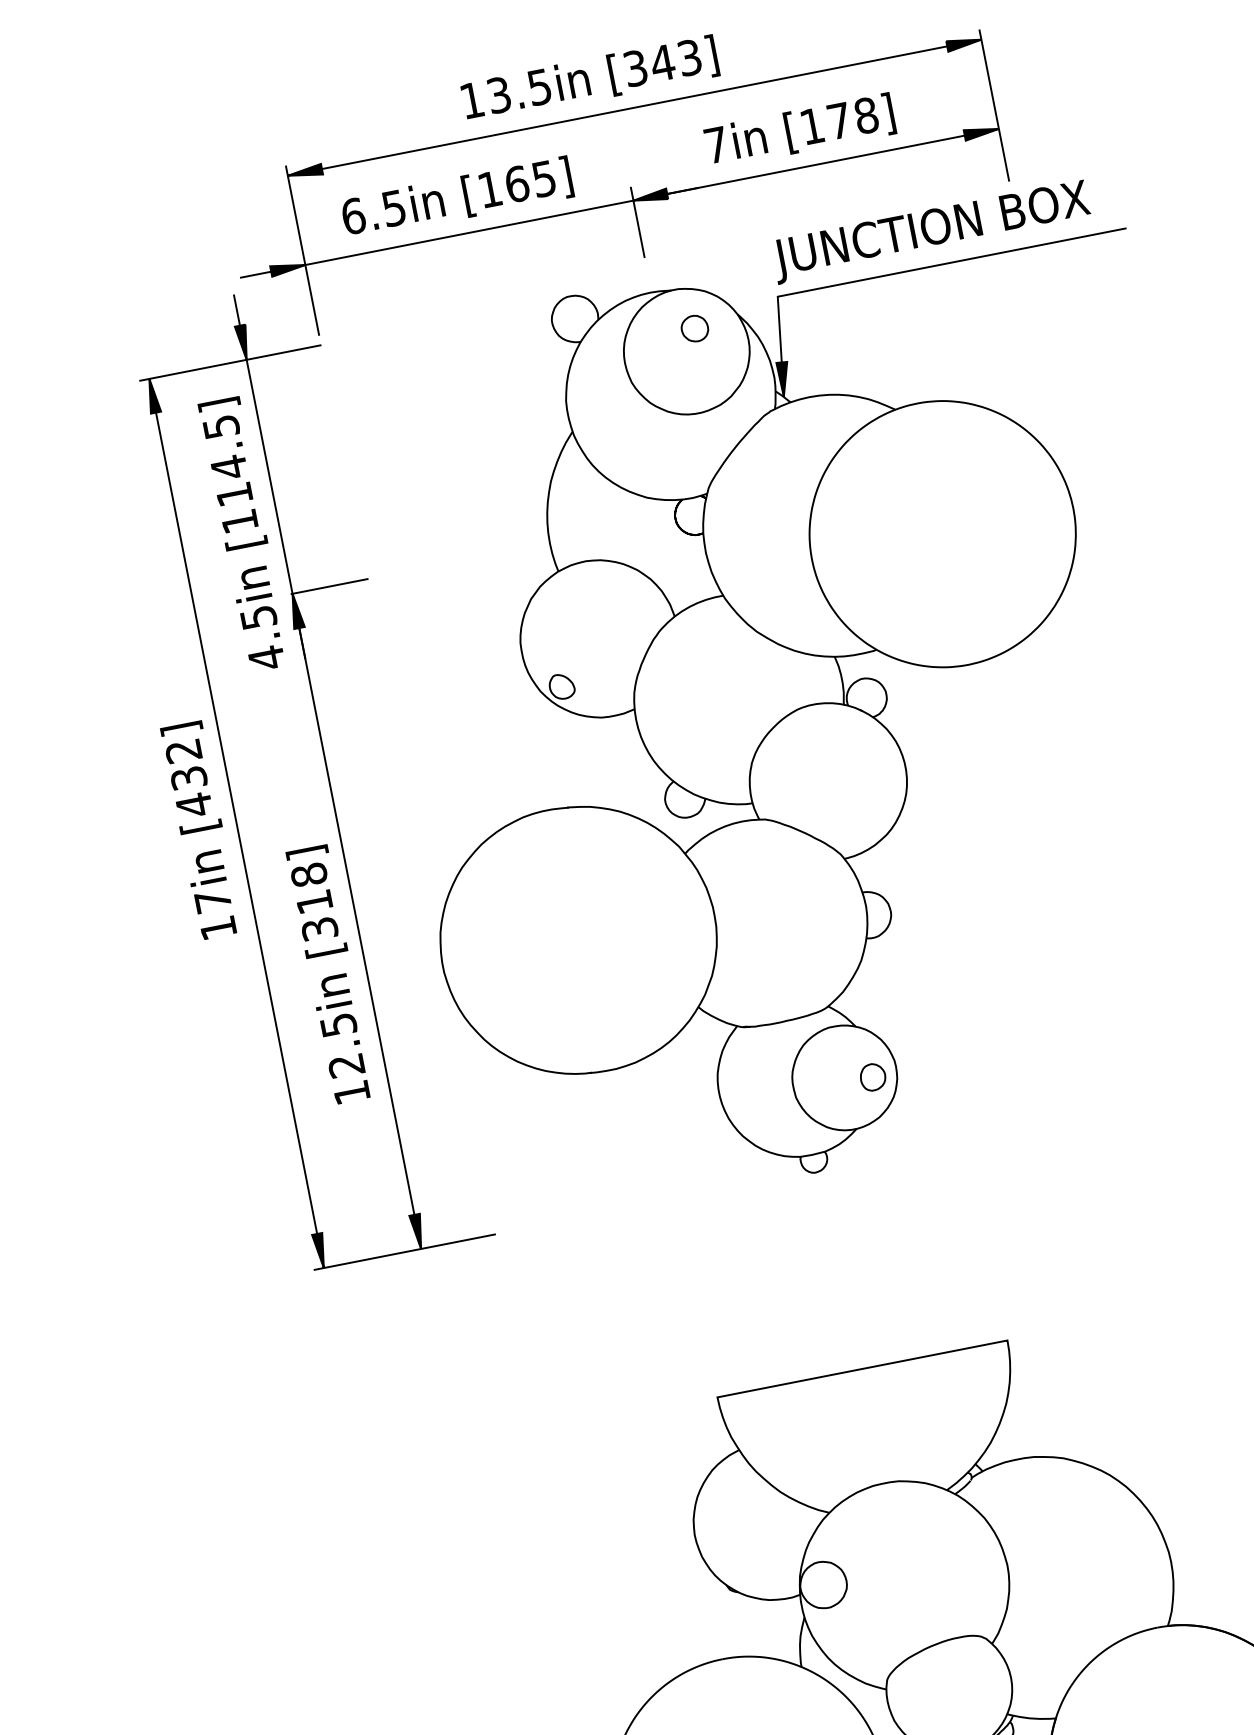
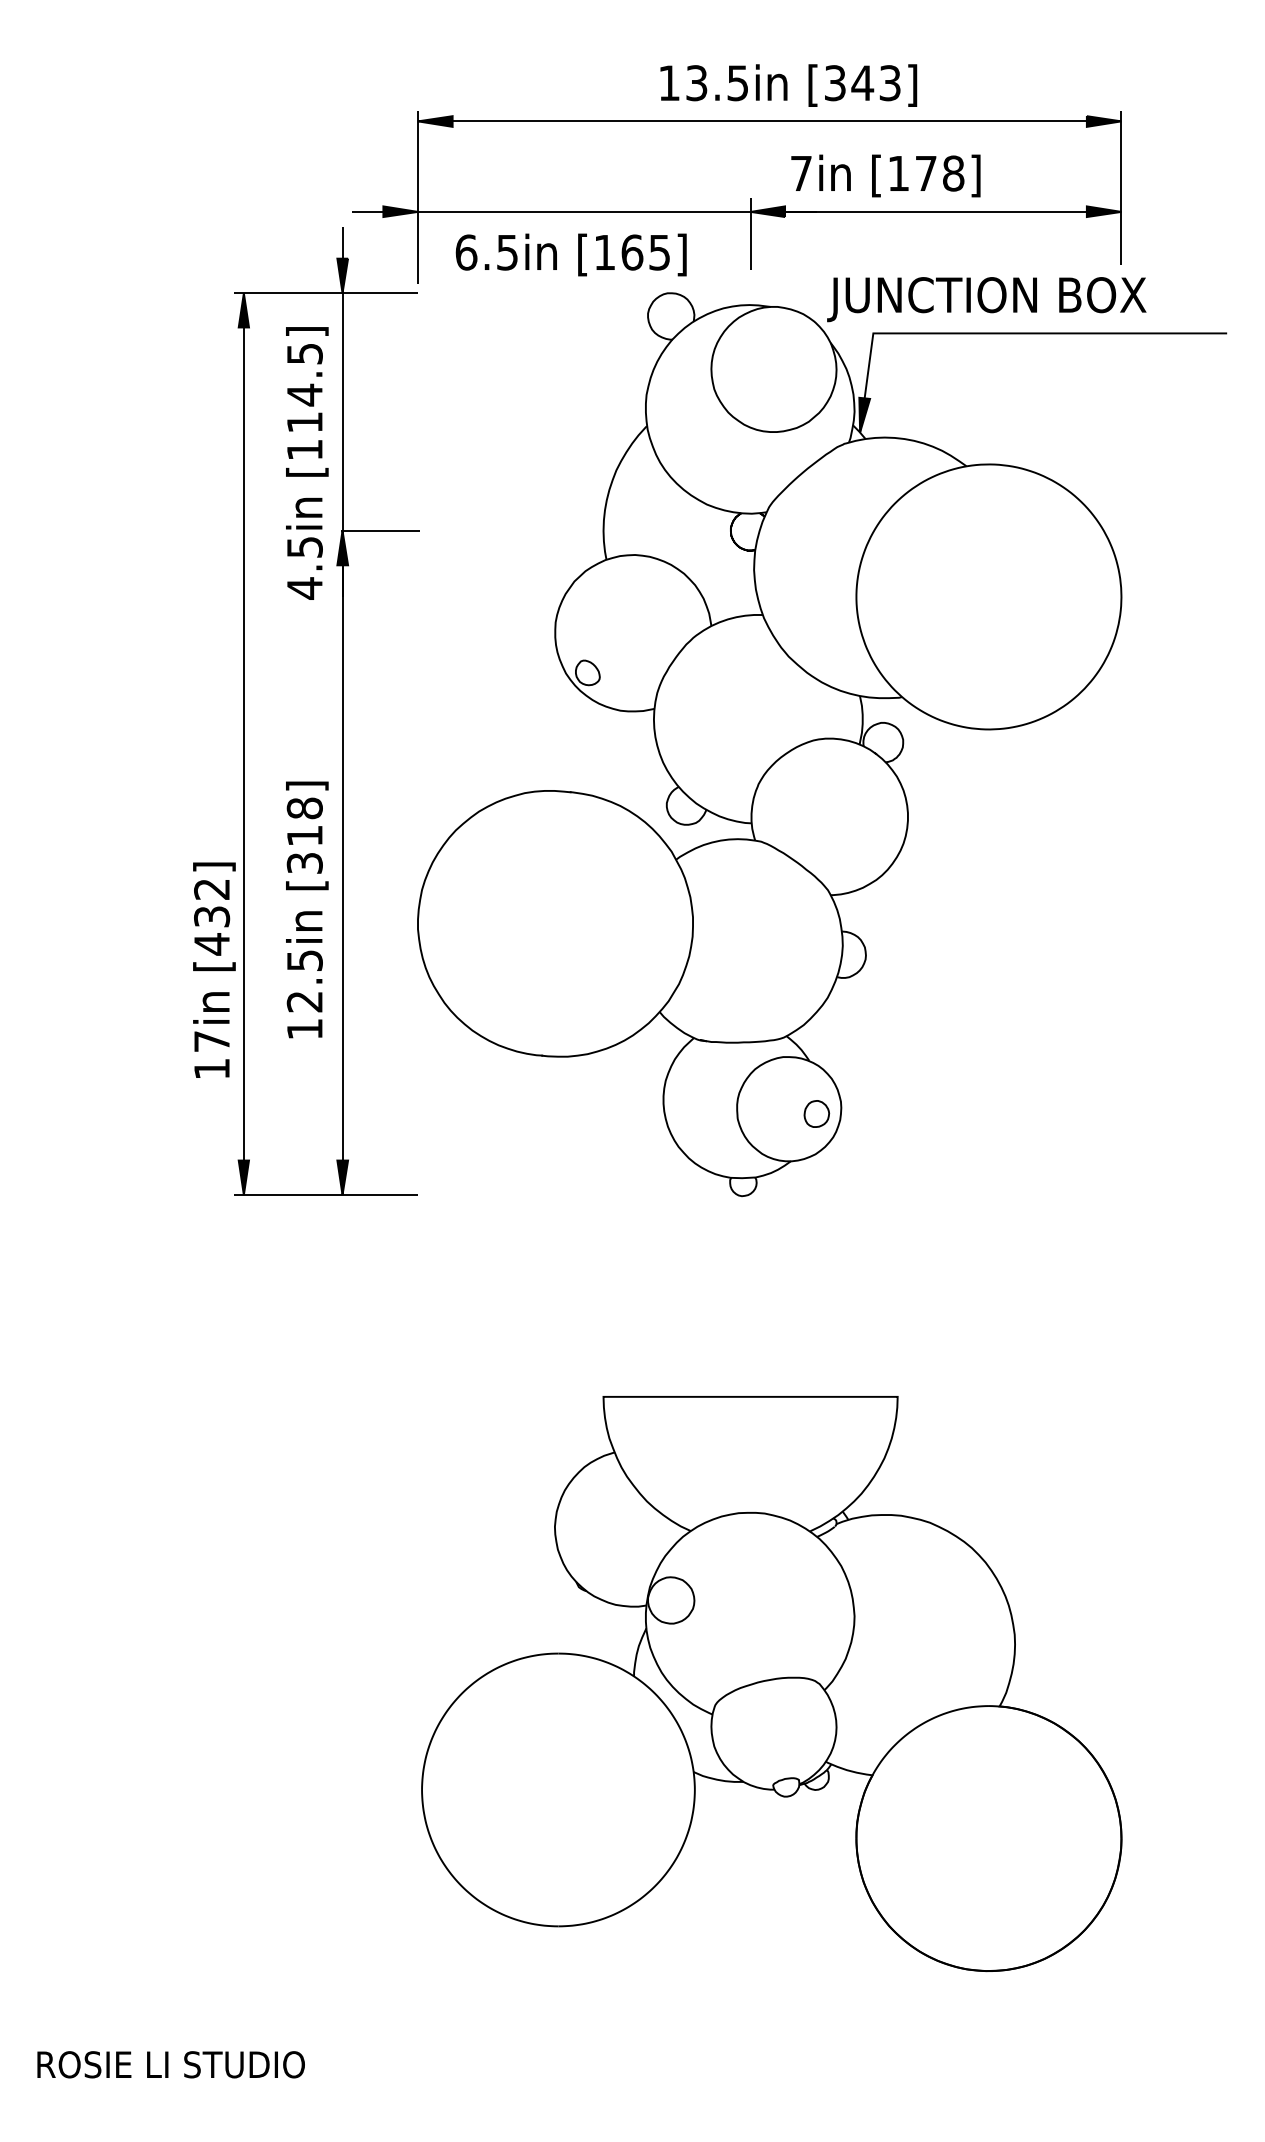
text: (589, 79) -> (788, 85), moved
text: (799, 130) -> (885, 175), moved
text: (456, 198) -> (570, 254), moved
text: (931, 231) -> (986, 299), moved
part: (695, 328) -> (786, 348), removed
text: (201, 829) -> (214, 969), moved

